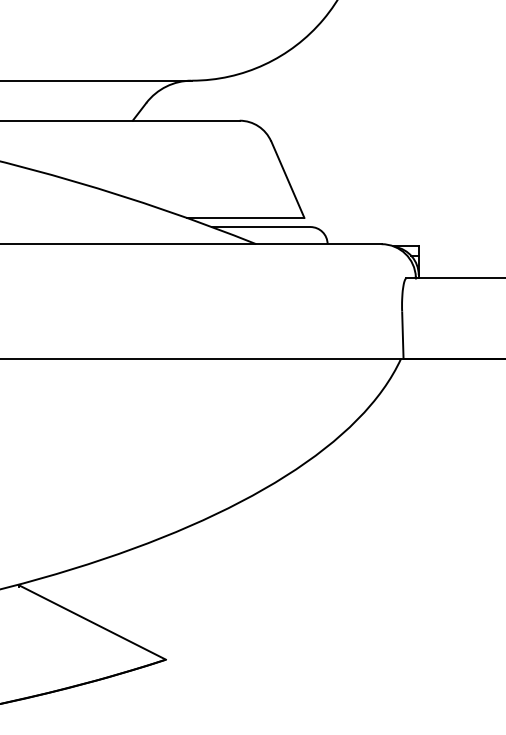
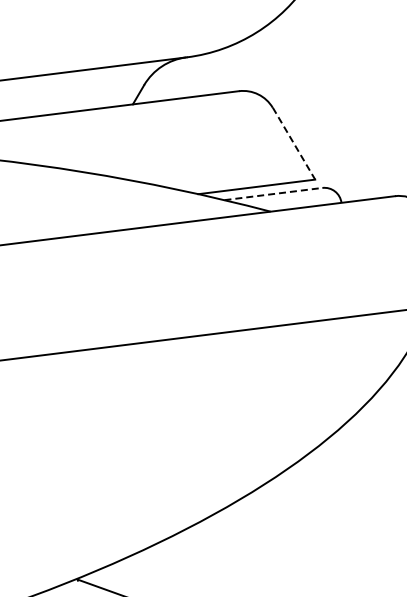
line: (287, 179) -> (293, 143), solid -> dashed
line: (261, 227) -> (273, 194), solid -> dashed

